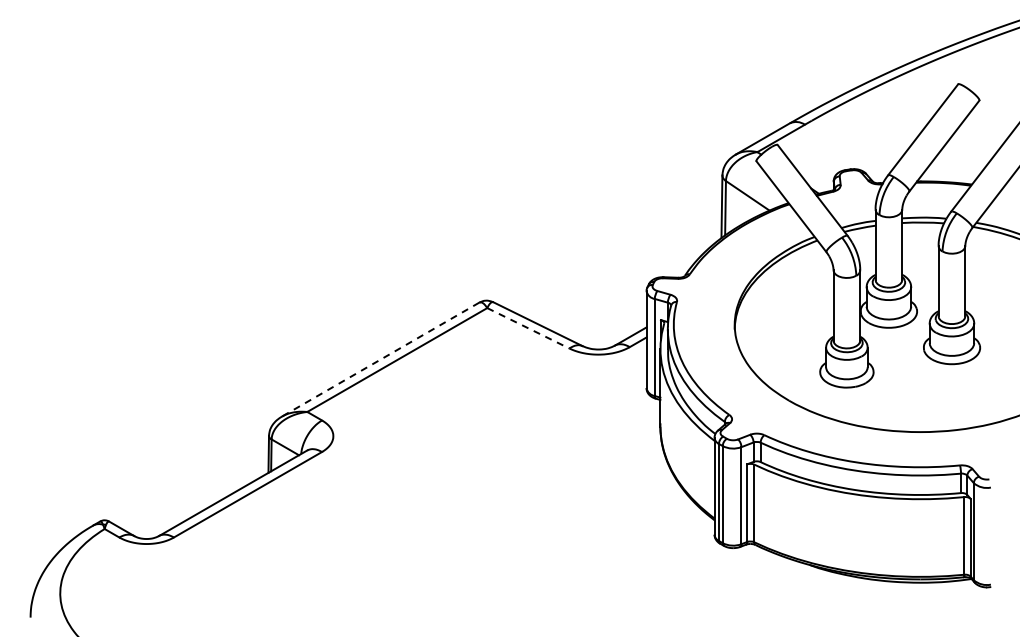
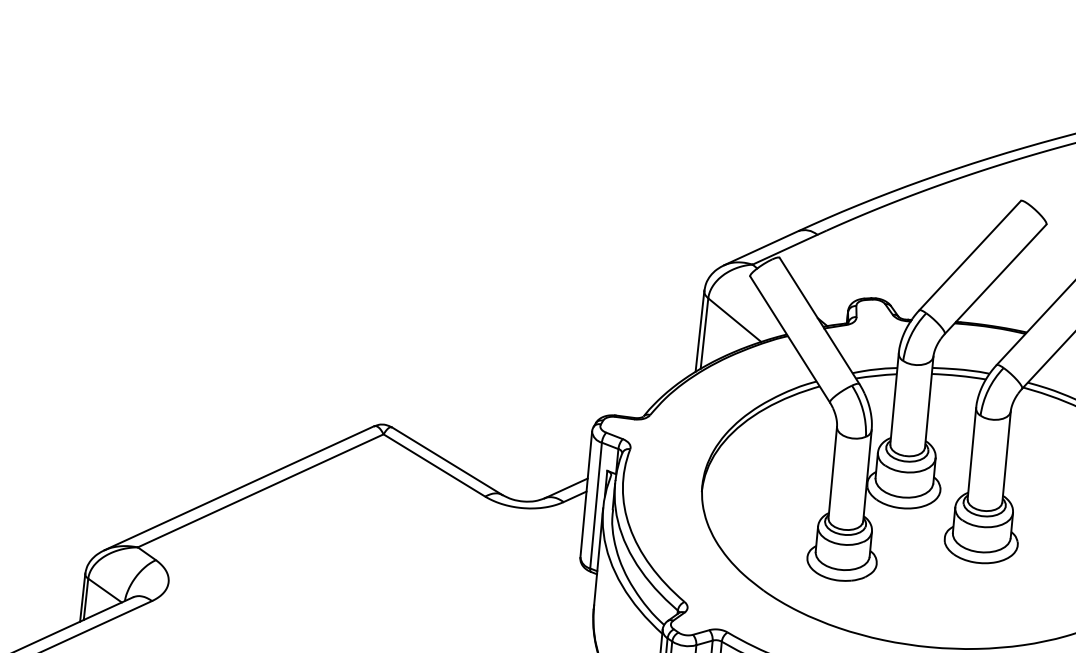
line: (528, 328) -> (434, 465), dashed -> solid
line: (380, 359) -> (239, 488), dashed -> solid

